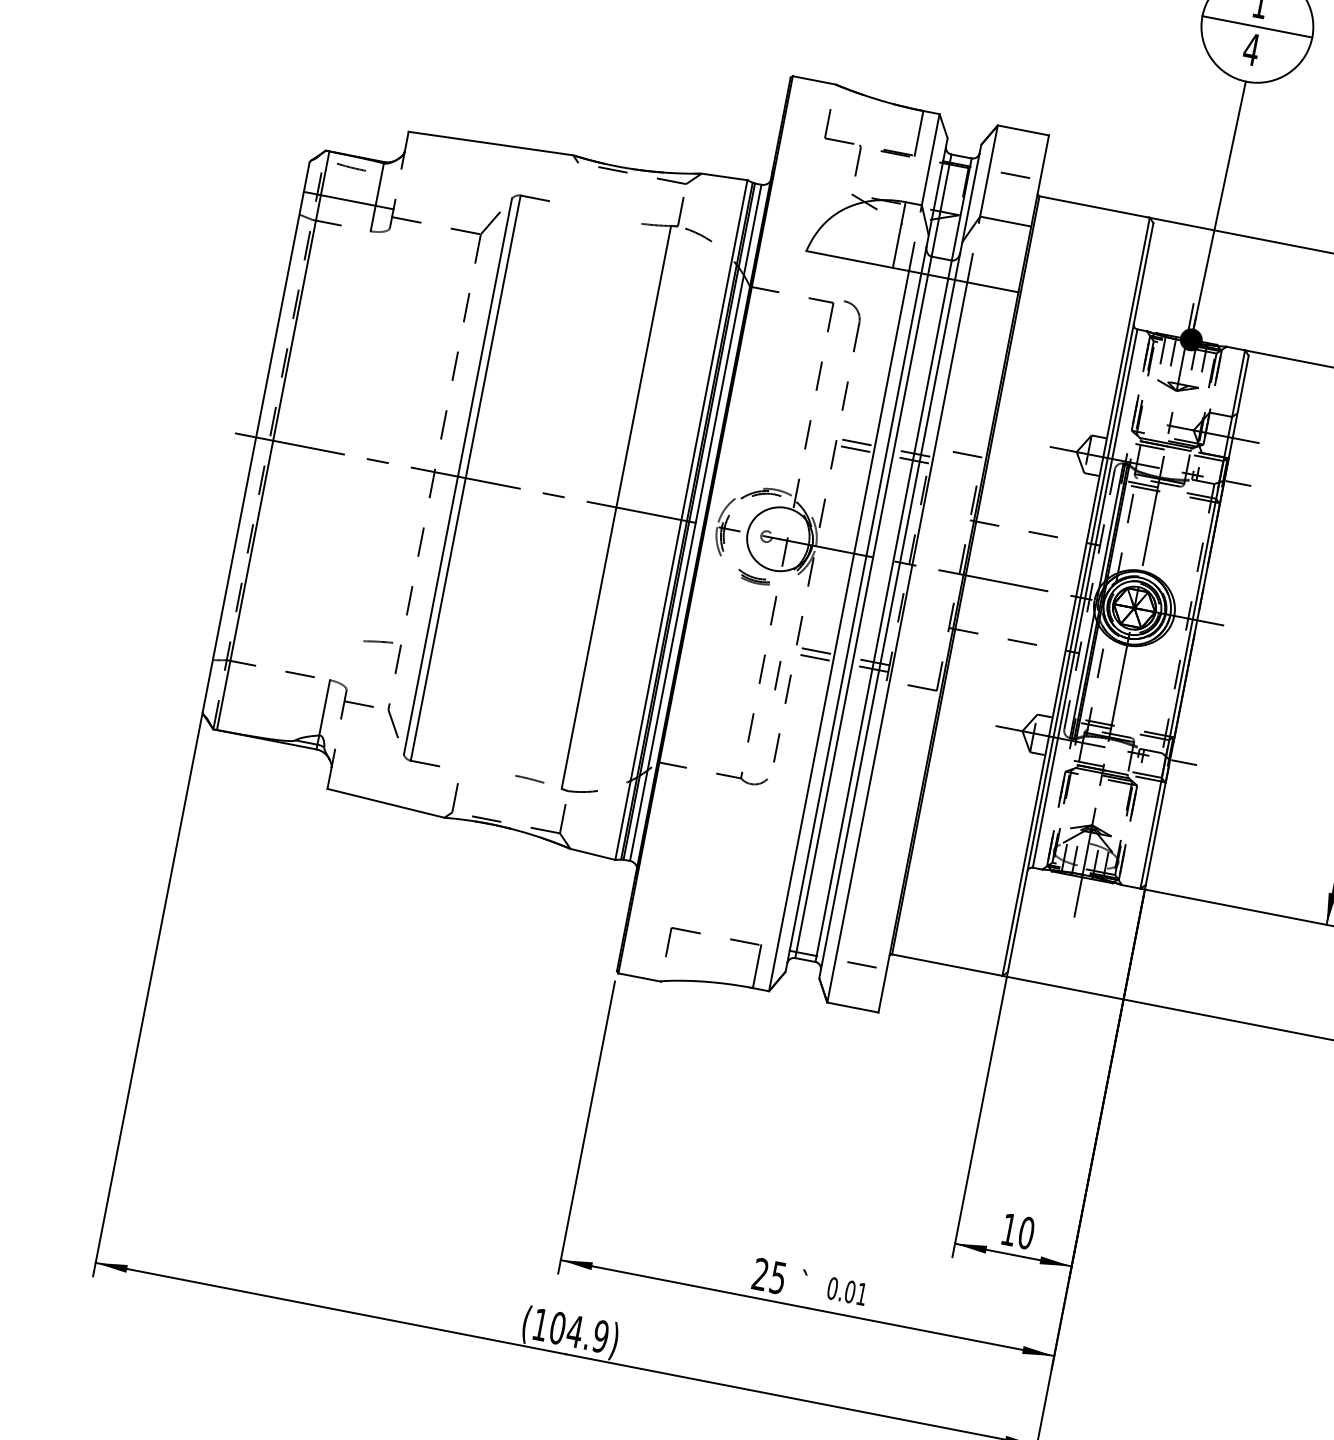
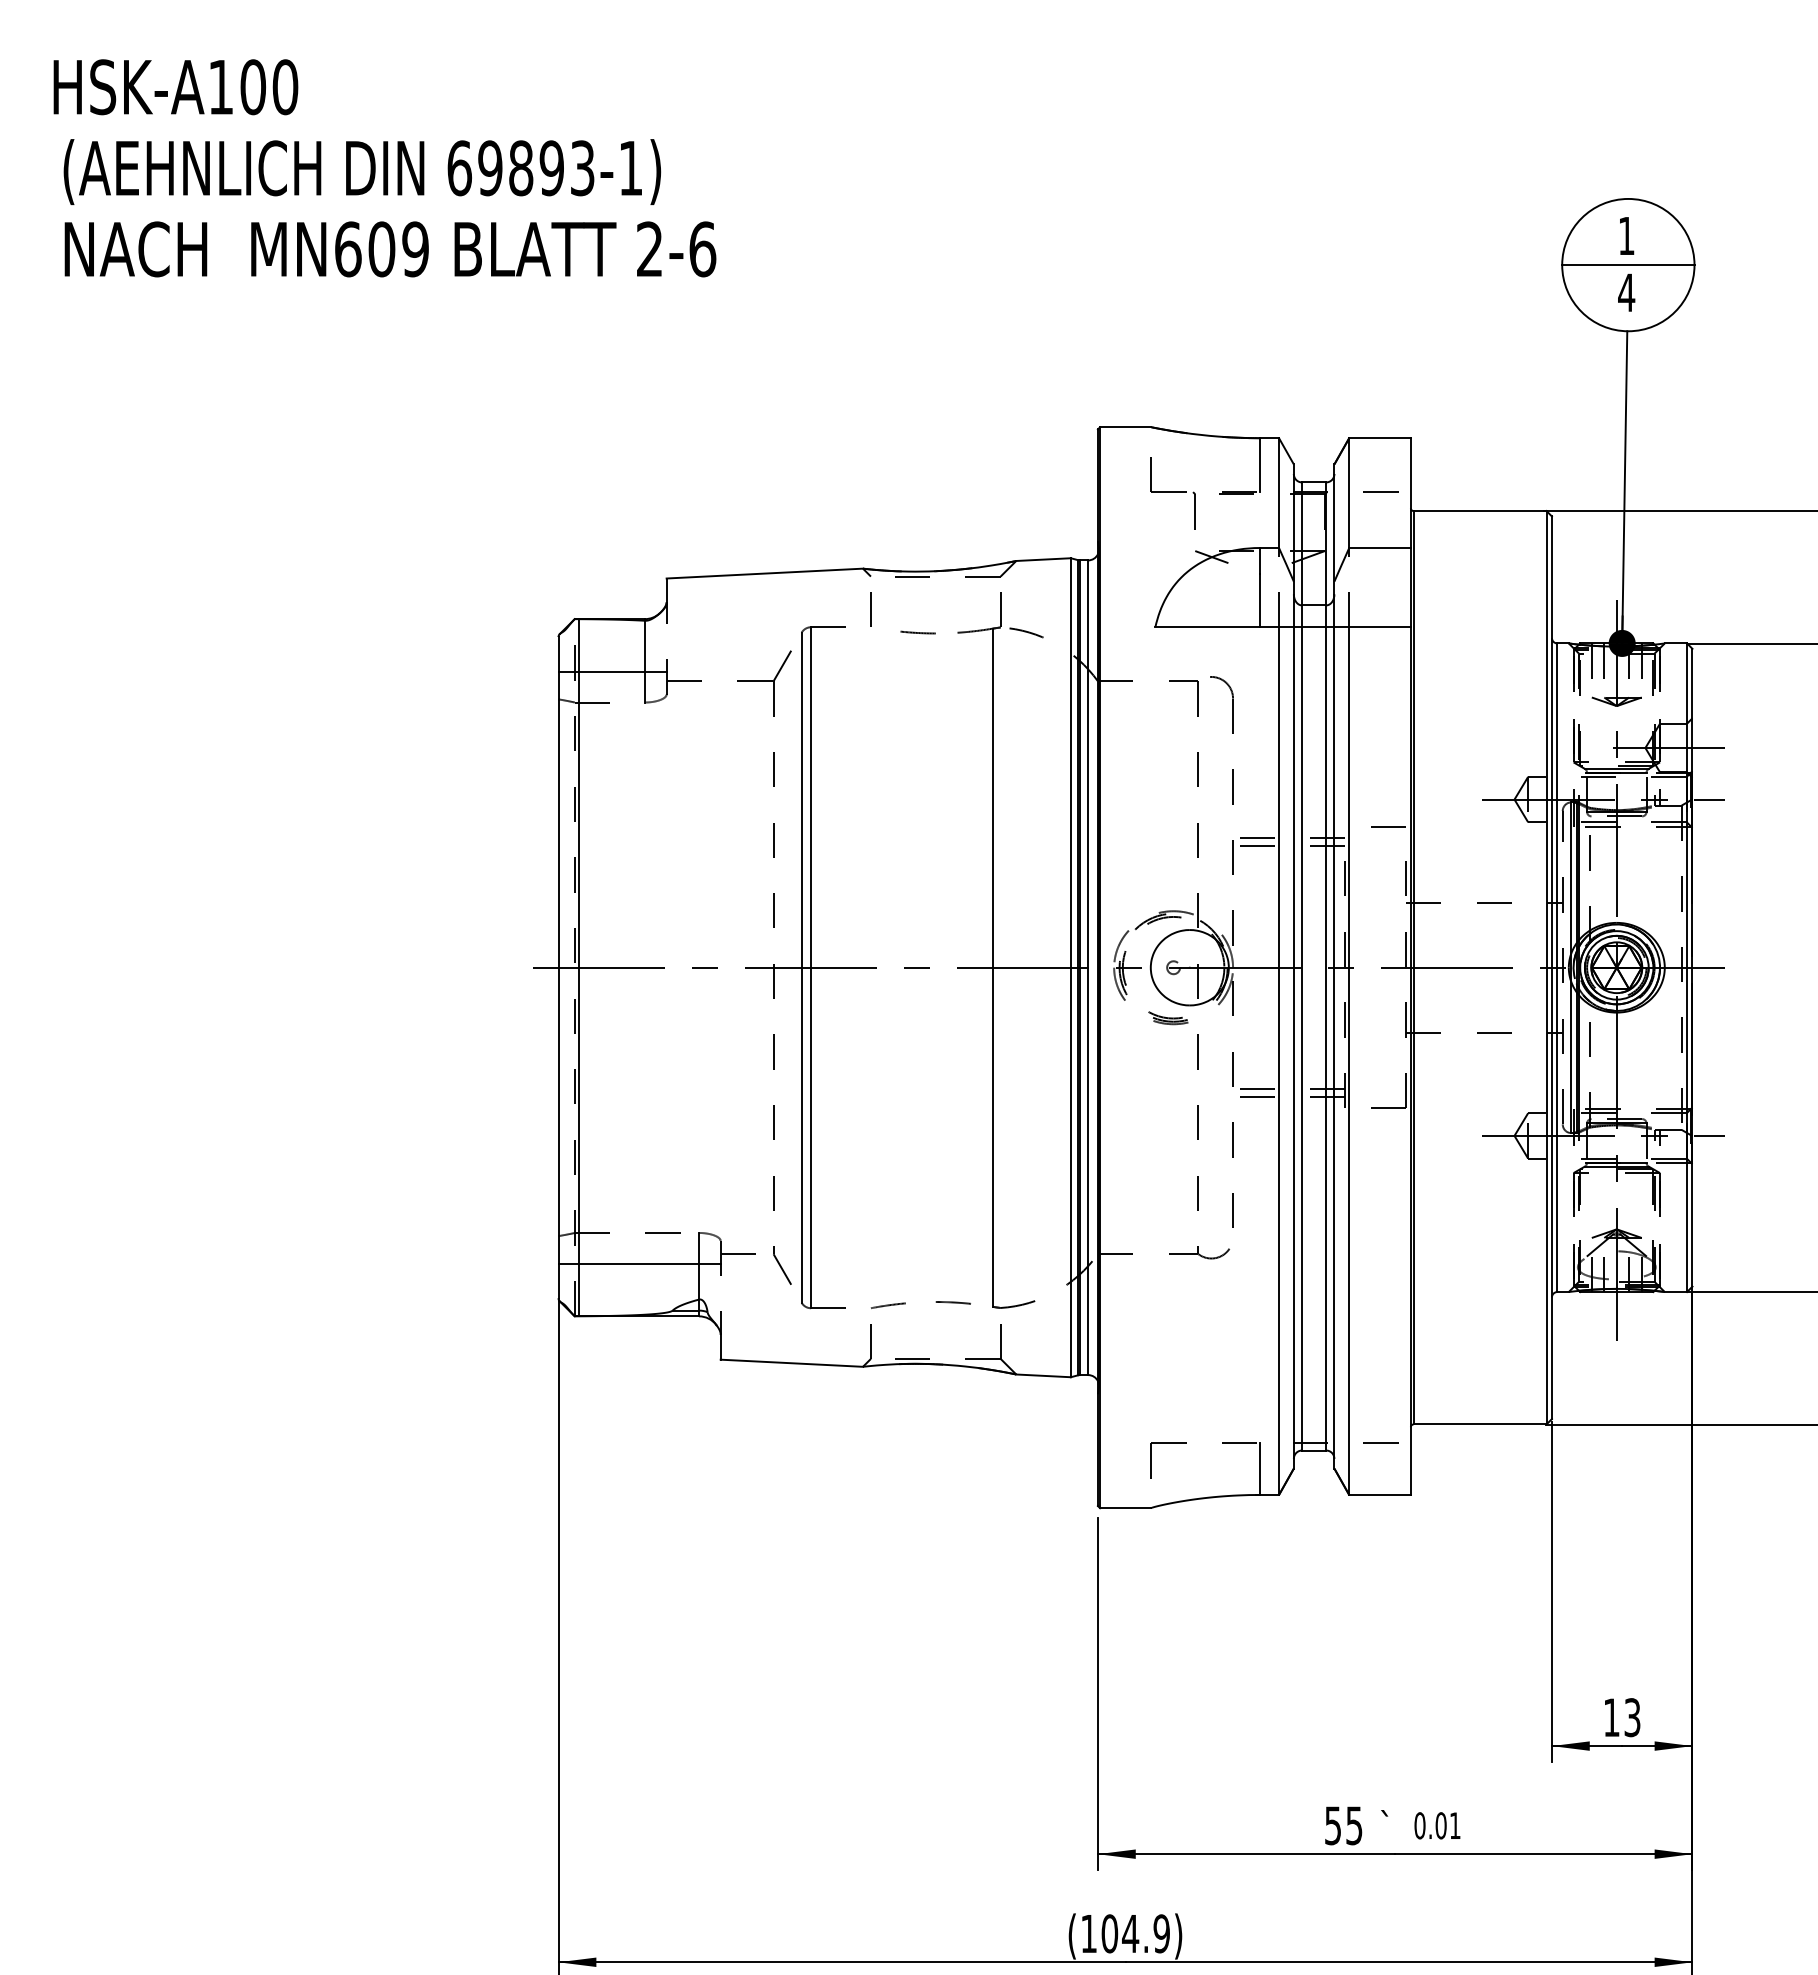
line: (350, 167) -> (917, 632), moved
line: (377, 641) -> (887, 1305), moved
line: (777, 675) -> (870, 609), moved
line: (275, 695) -> (639, 1263), added
text: (1026, 1232) -> (1632, 1717), 10 -> 13
text: (760, 1274) -> (1332, 1825), 25 -> 55

